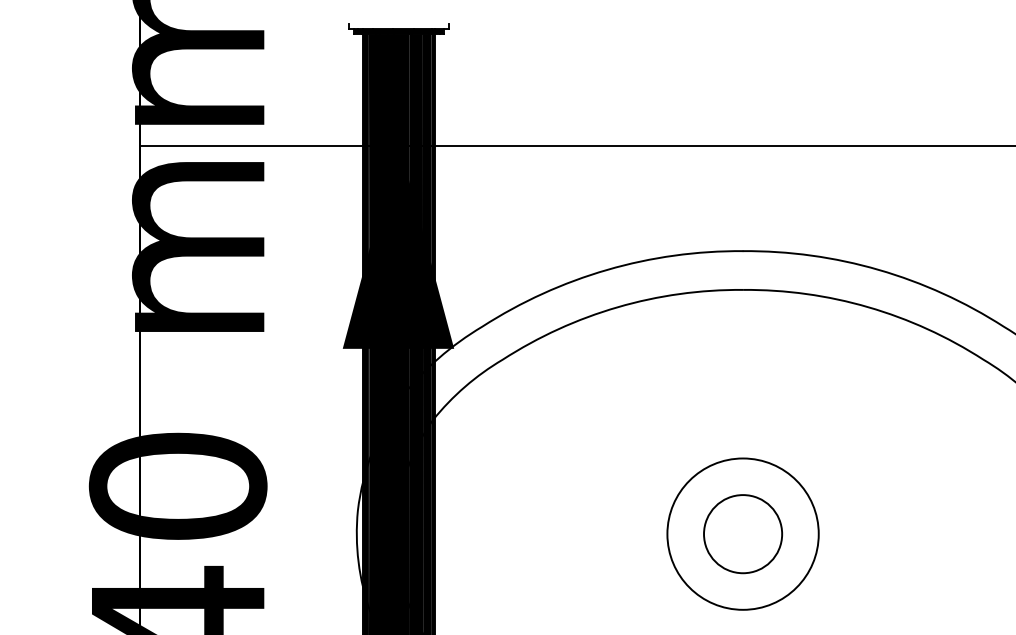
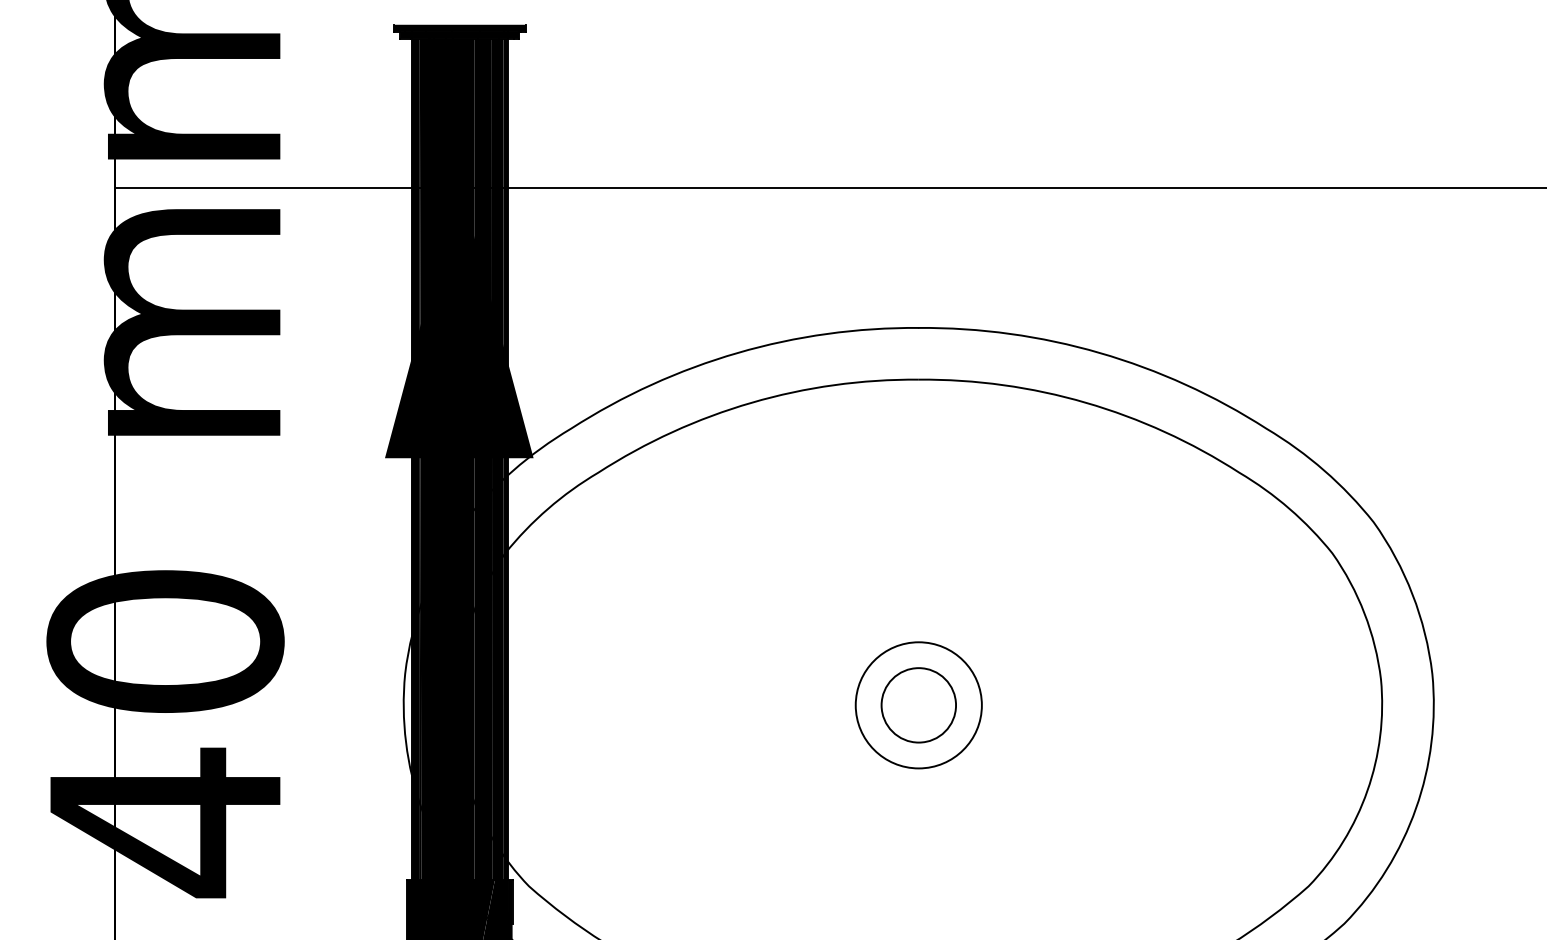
fill: (398, 25) -> (459, 27), added
circle: (742, 534) -> (918, 705), size x0.62
circle: (742, 534) -> (918, 705), size x0.71

